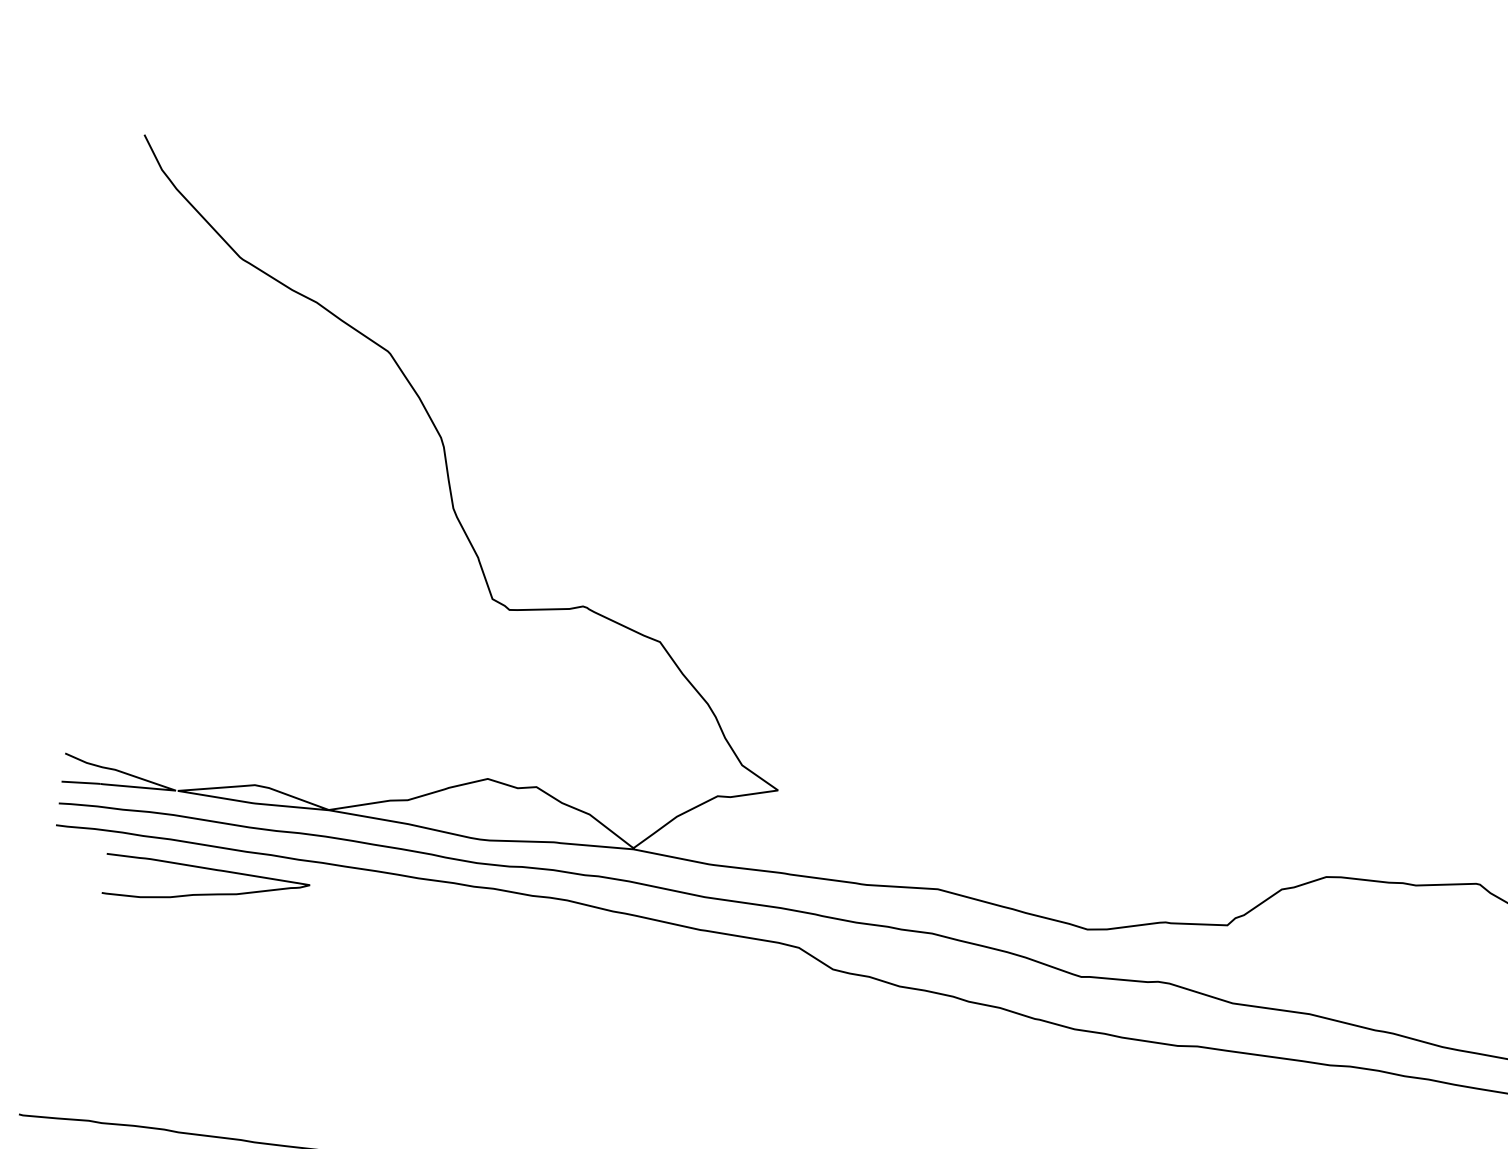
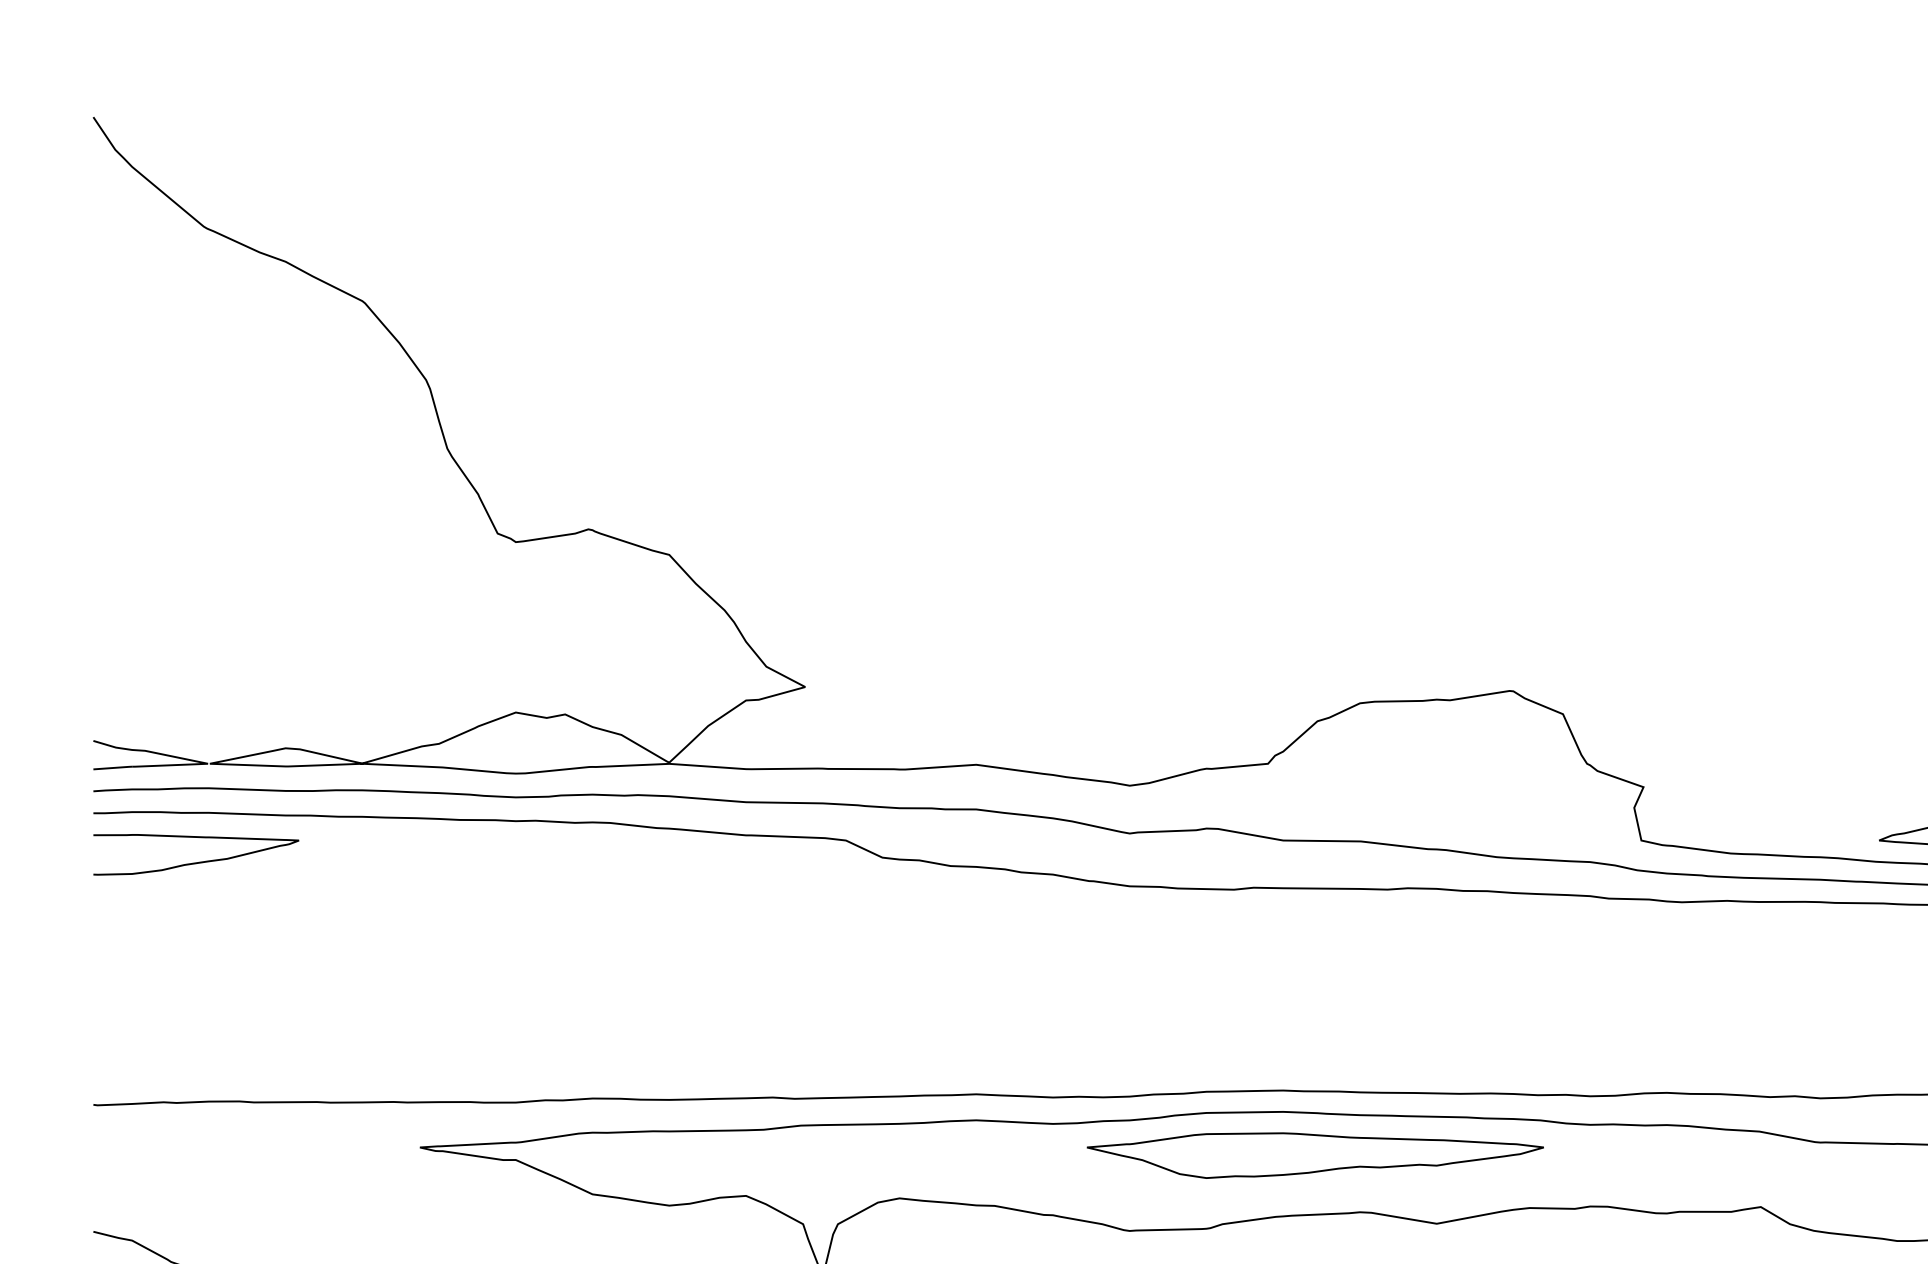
curve: (208, 893) -> (199, 861), moved

